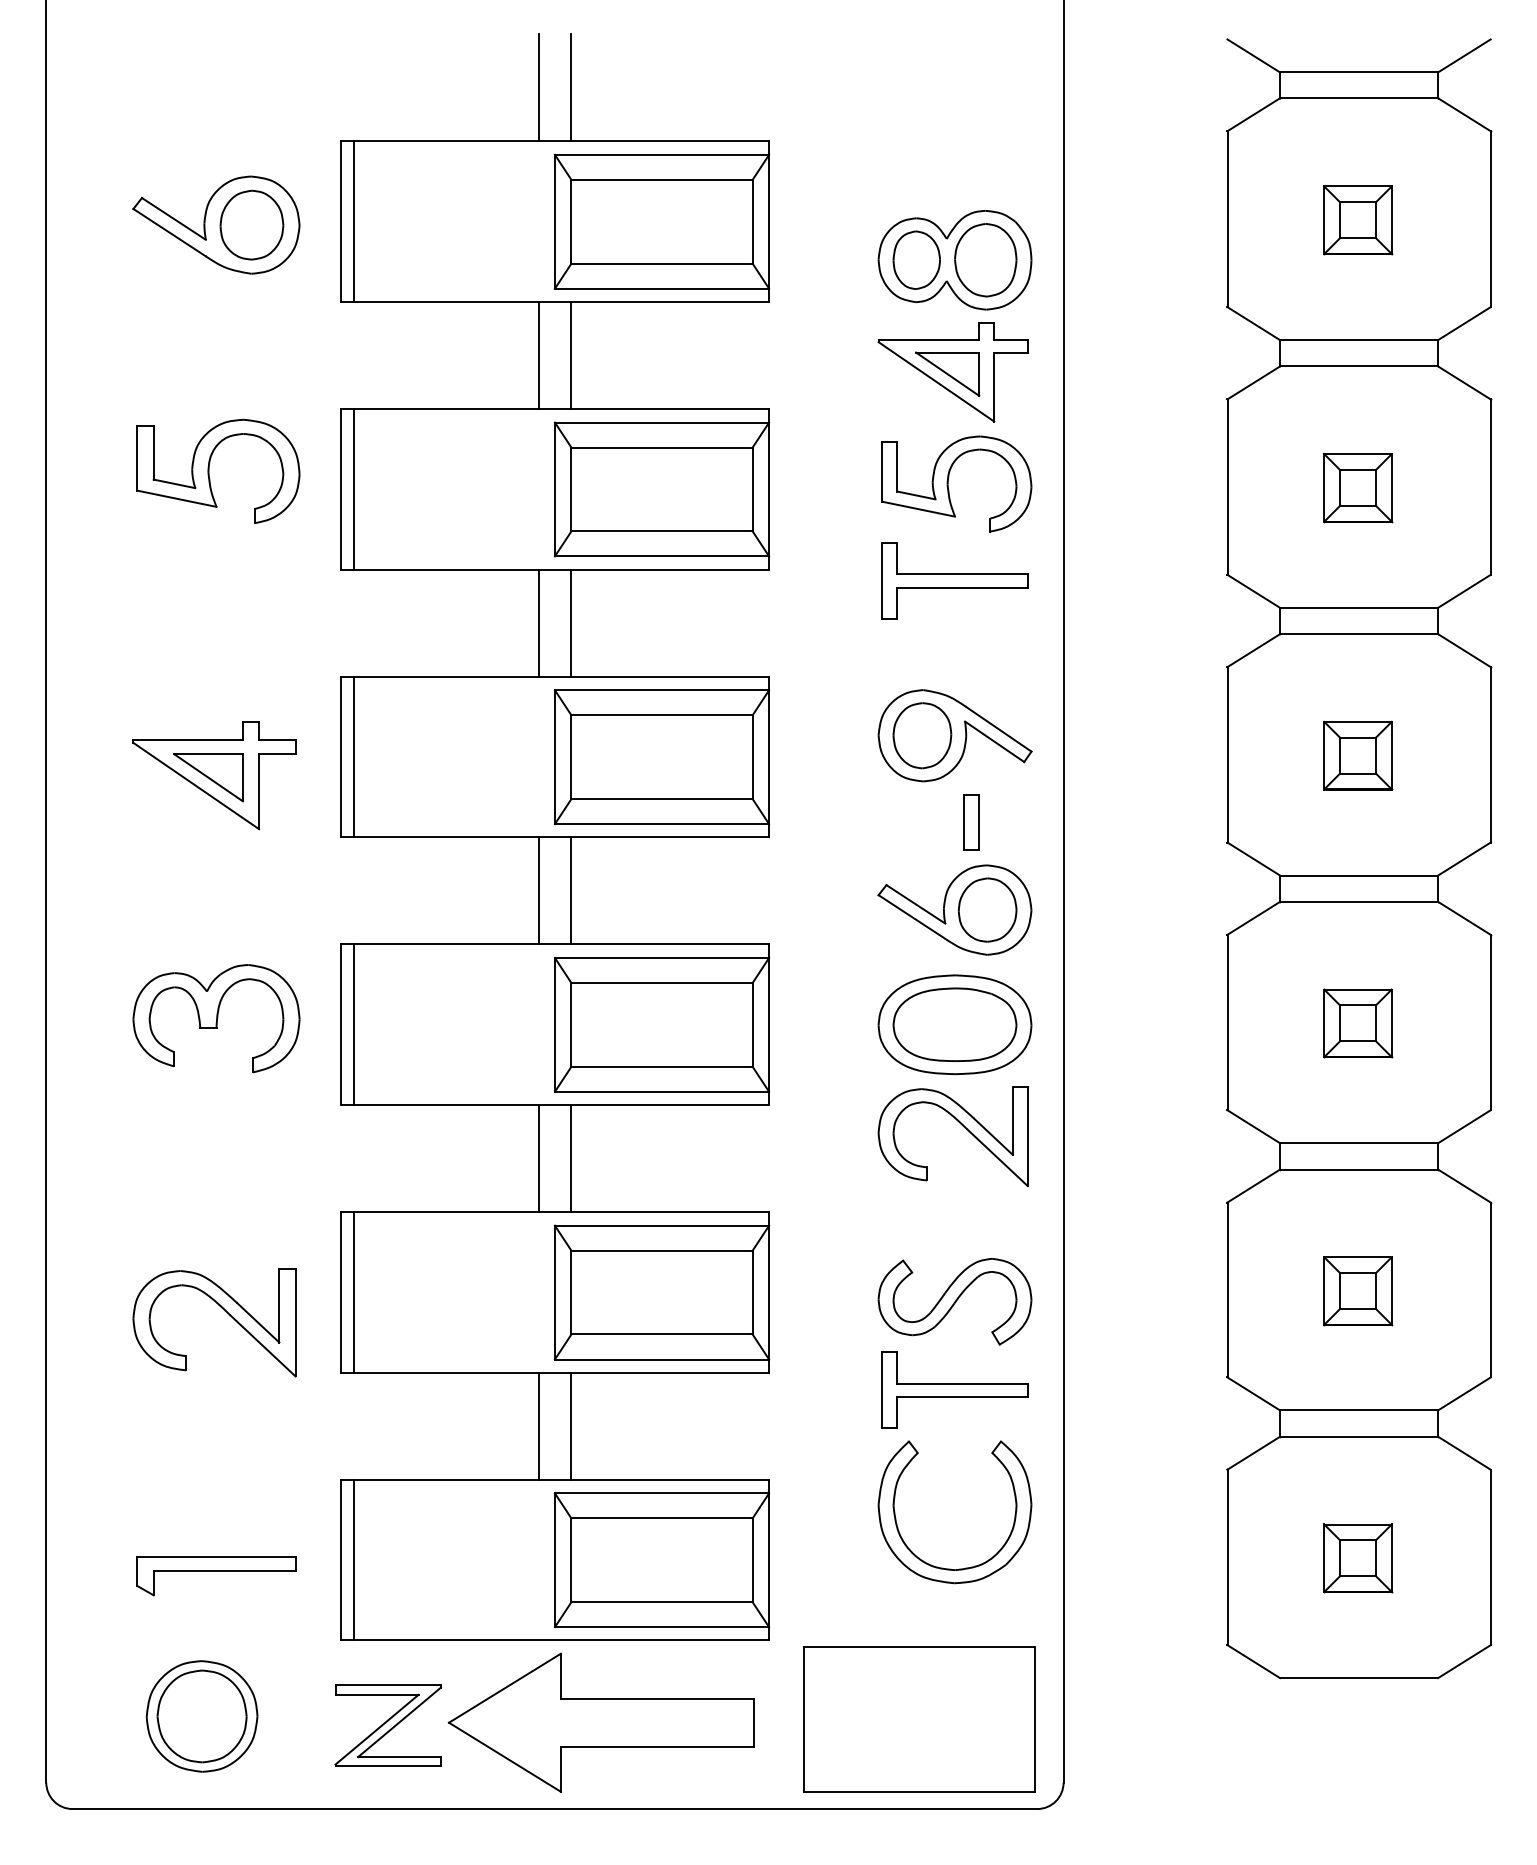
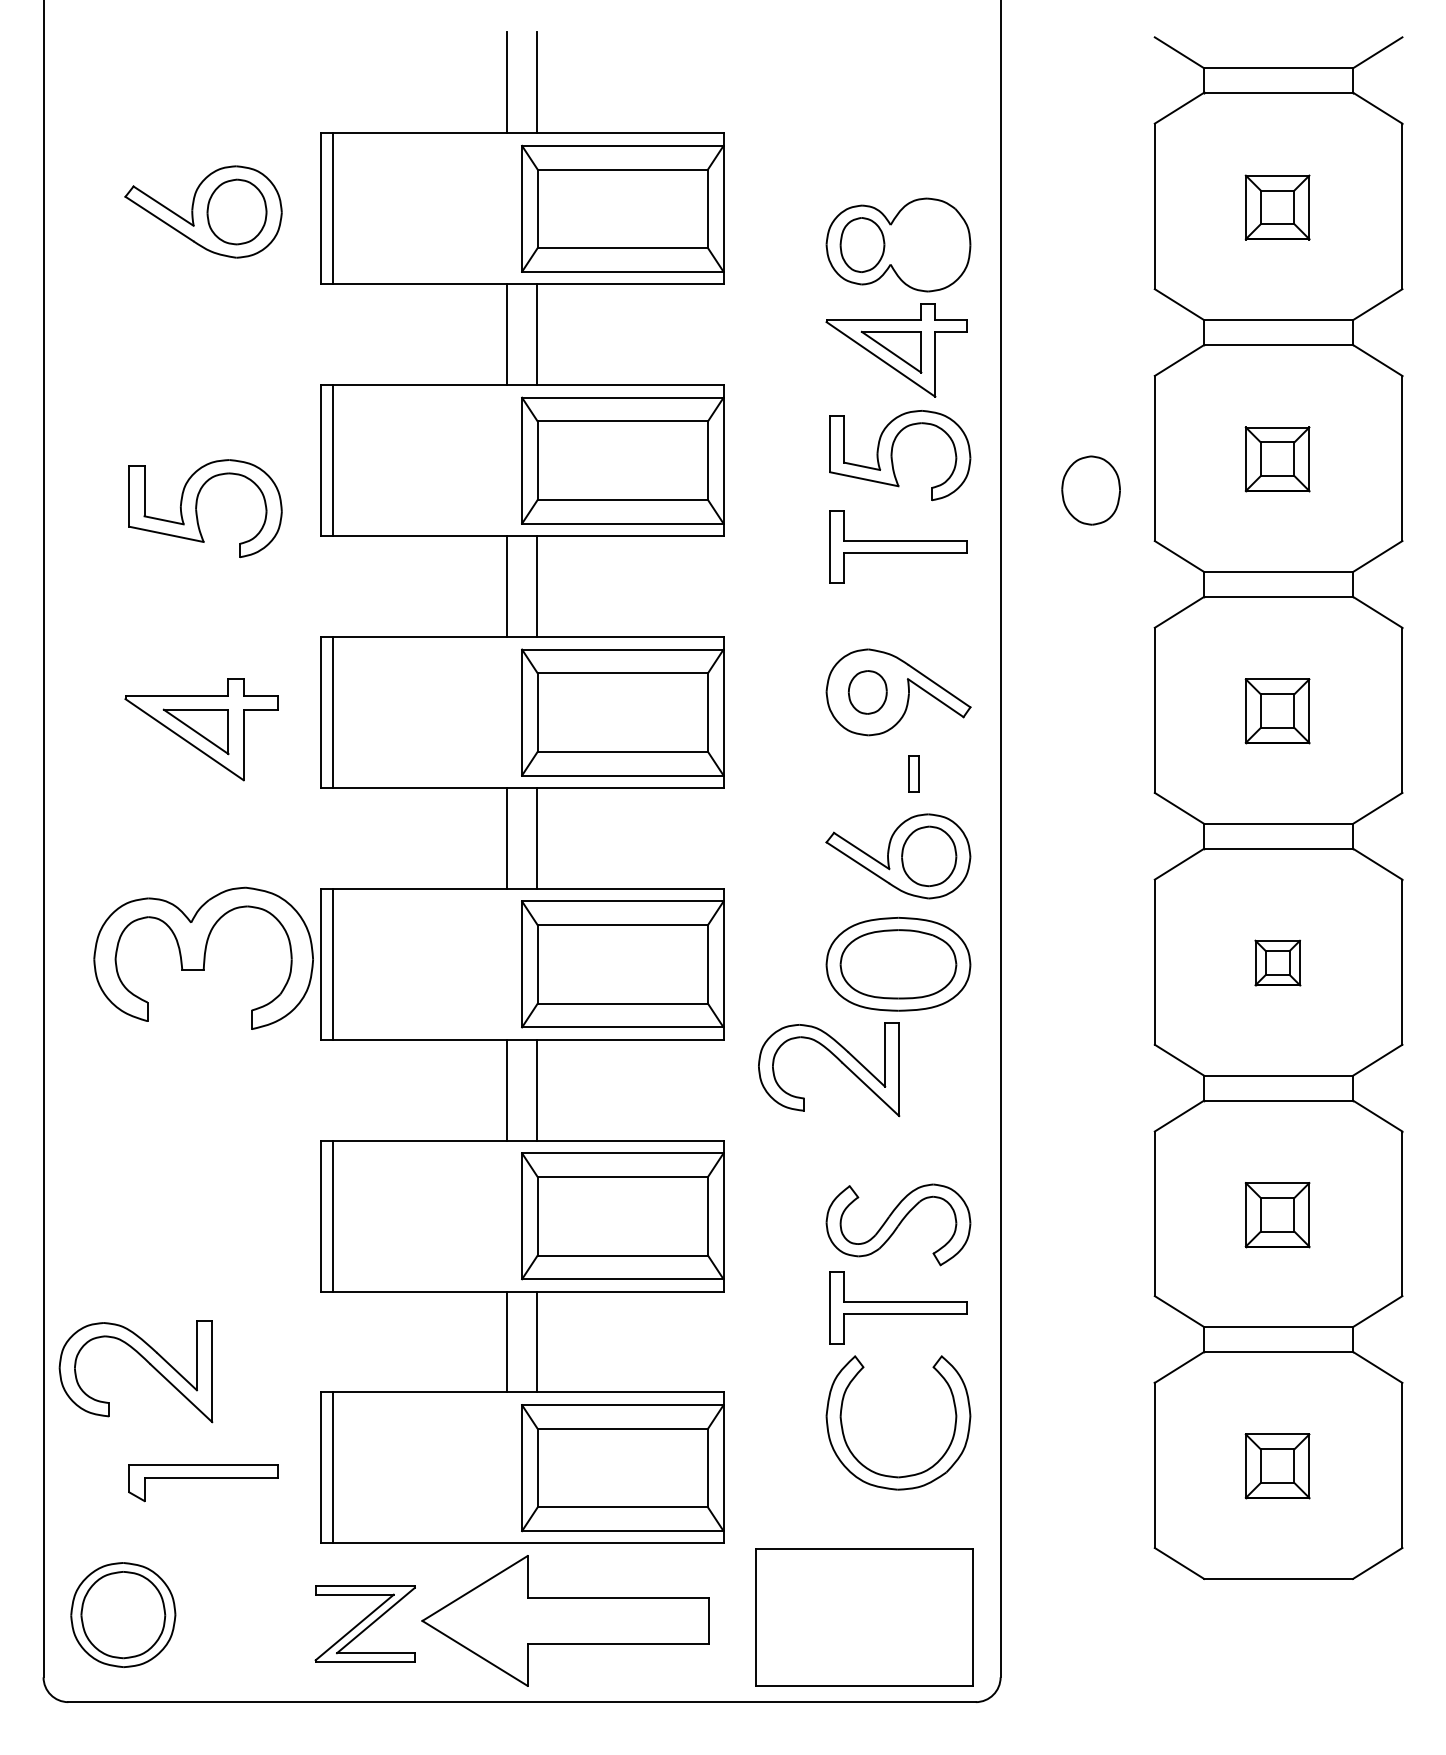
part: (985, 260) -> (1090, 490), moved
part: (209, 470) -> (197, 507), moved
part: (922, 735) -> (867, 692), size x0.7
part: (971, 822) -> (913, 774), size x0.7
part: (216, 1018) -> (203, 958), size x1.4
part: (1358, 1023) -> (1278, 963), size x0.7
part: (962, 1126) -> (837, 1060), moved
part: (223, 1310) -> (144, 1360), moved
part: (201, 1716) -> (122, 1615), moved

